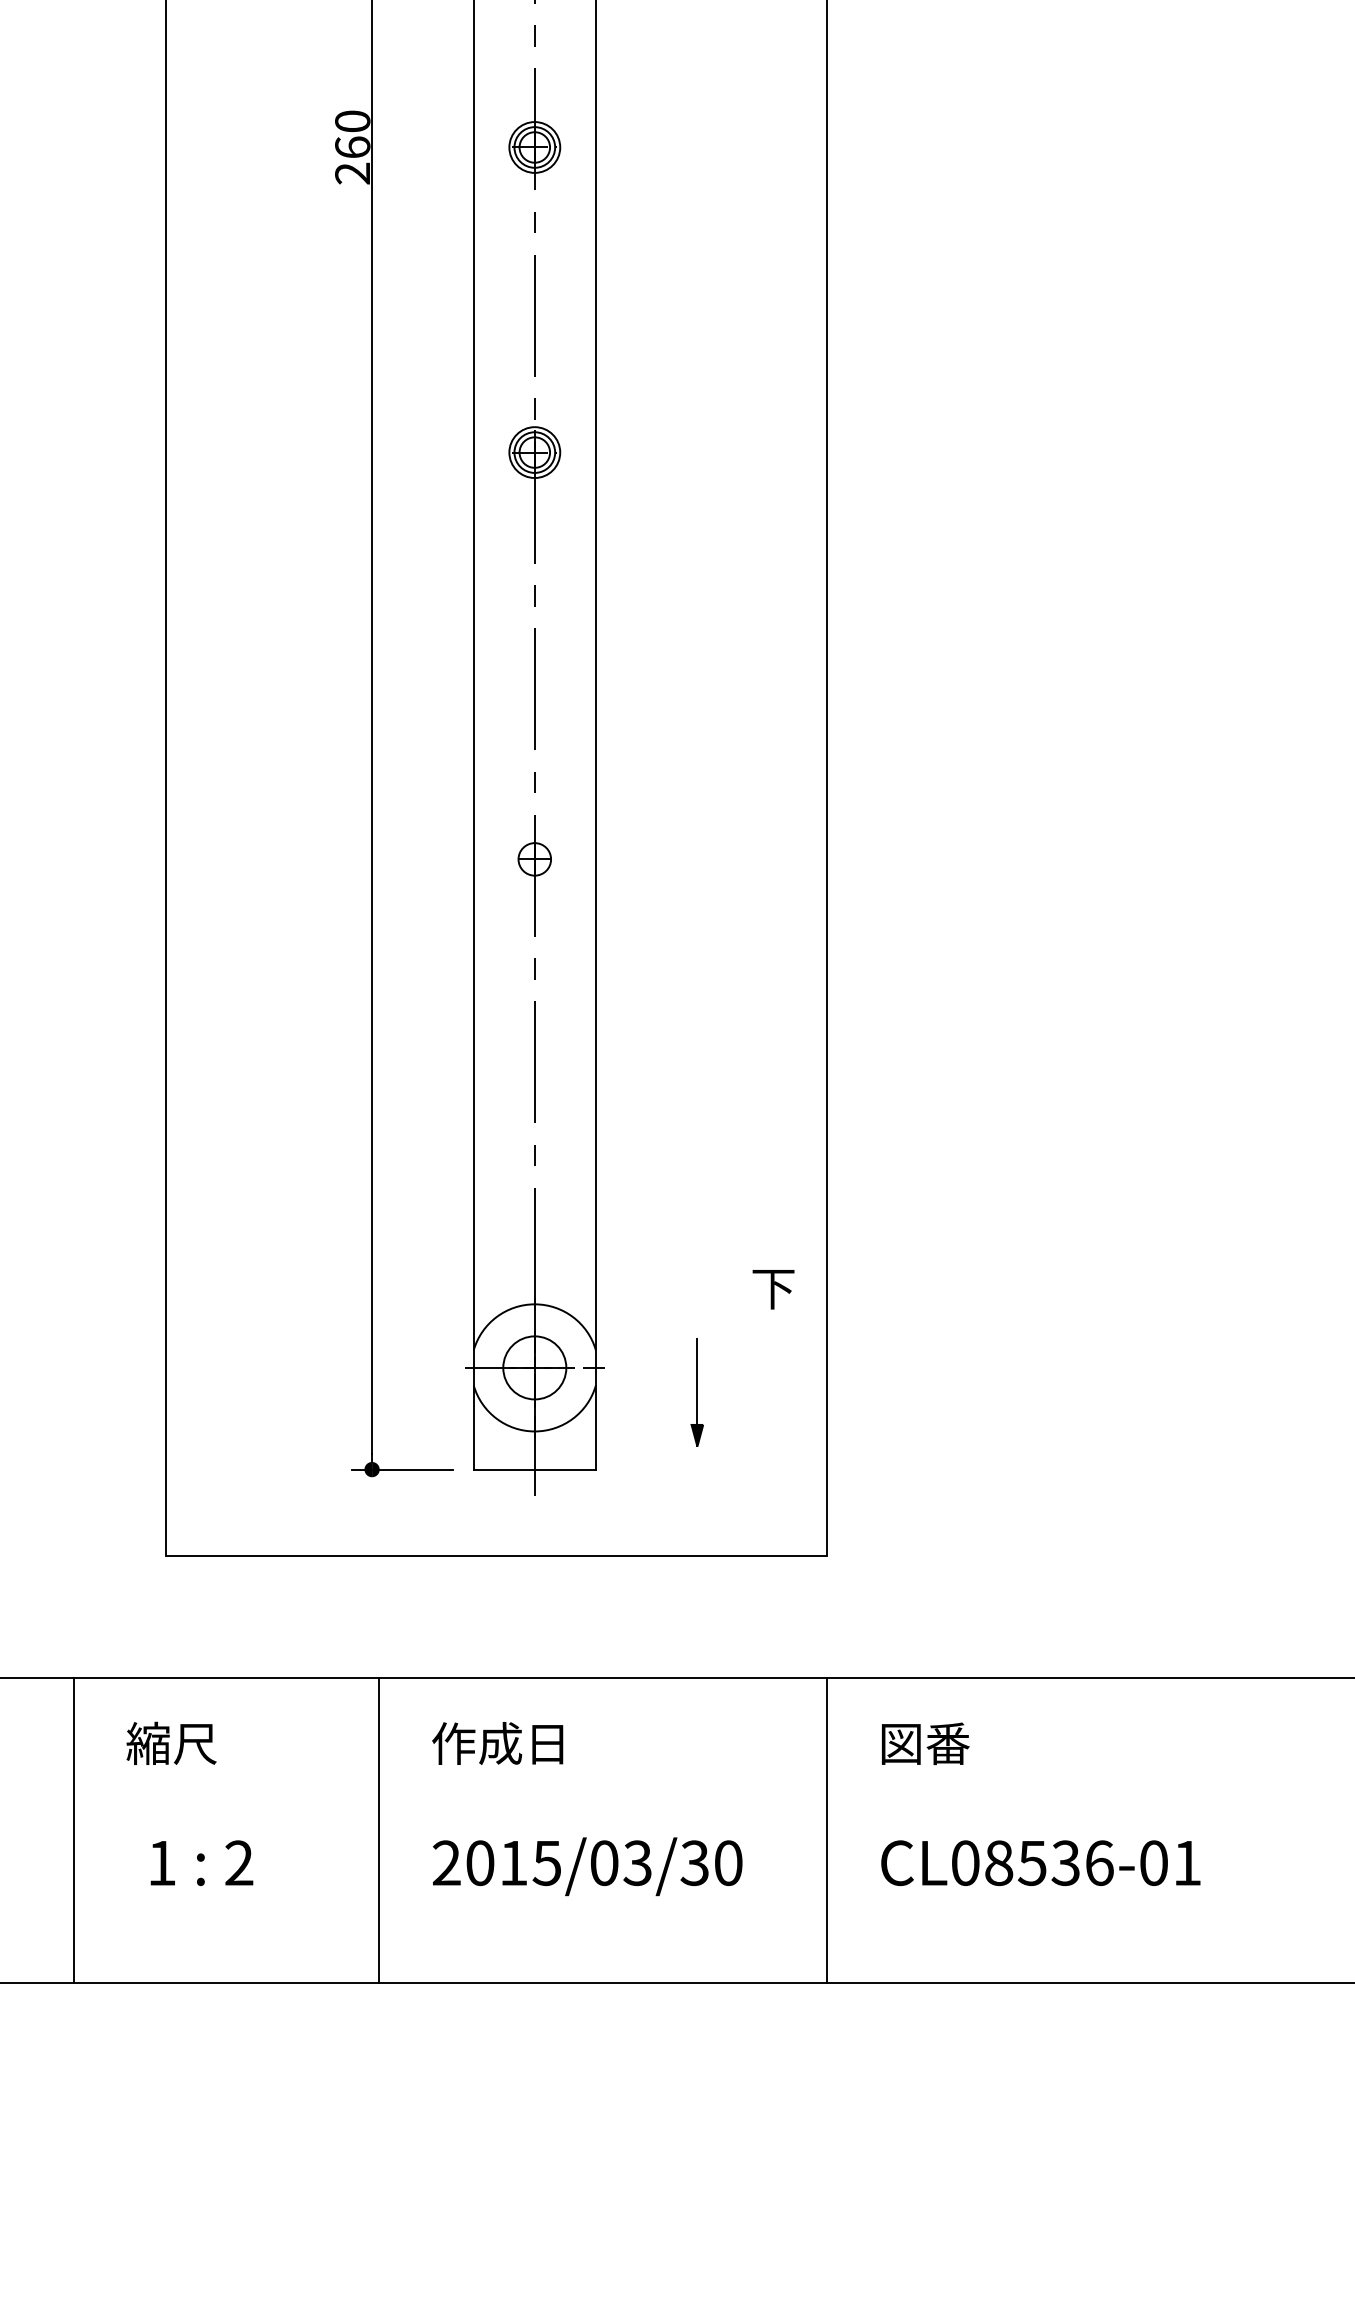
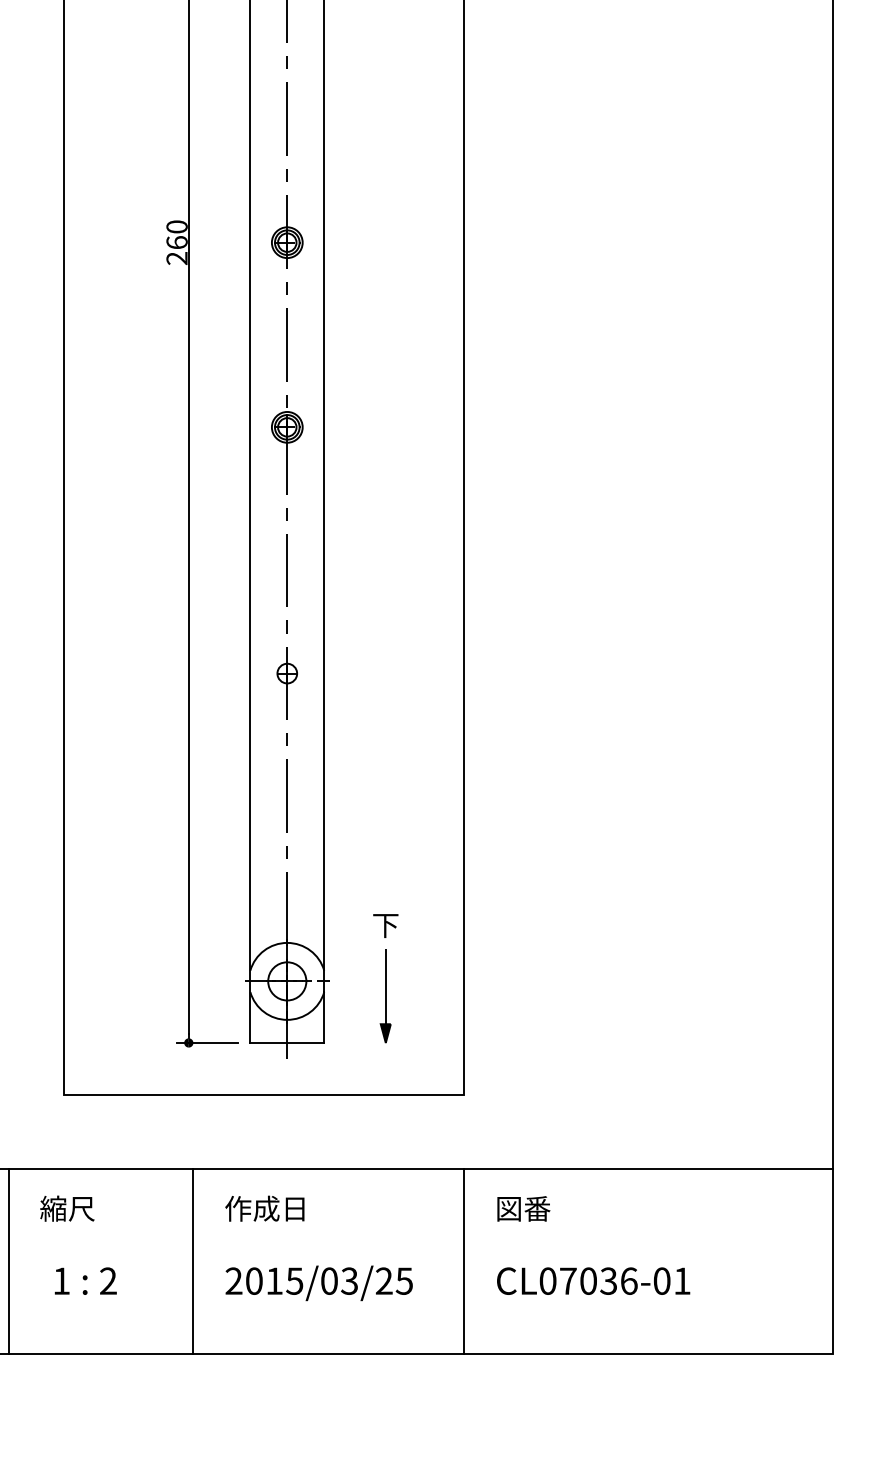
text: (773, 1288) -> (385, 925), moved
part: (697, 1392) -> (385, 996), size x1.43
text: (710, 1862) -> (393, 1280), 2015/03/30 -> 2015/03/25
text: (1015, 1862) -> (578, 1280), CL08536-01 -> CL07036-01

